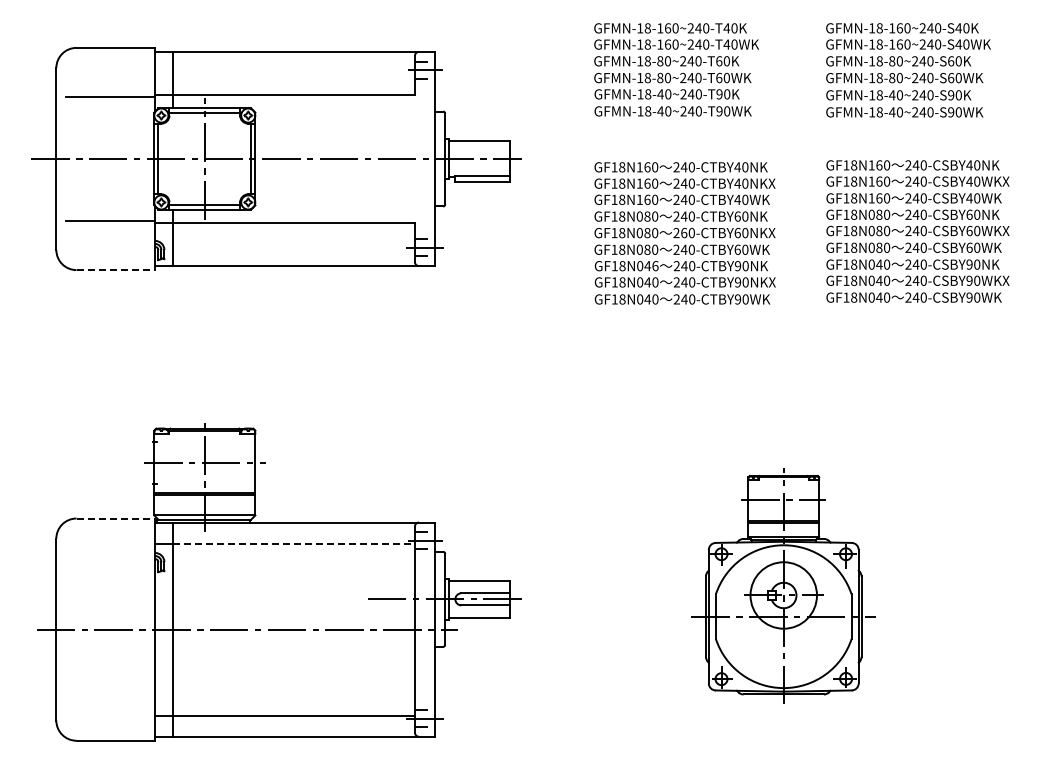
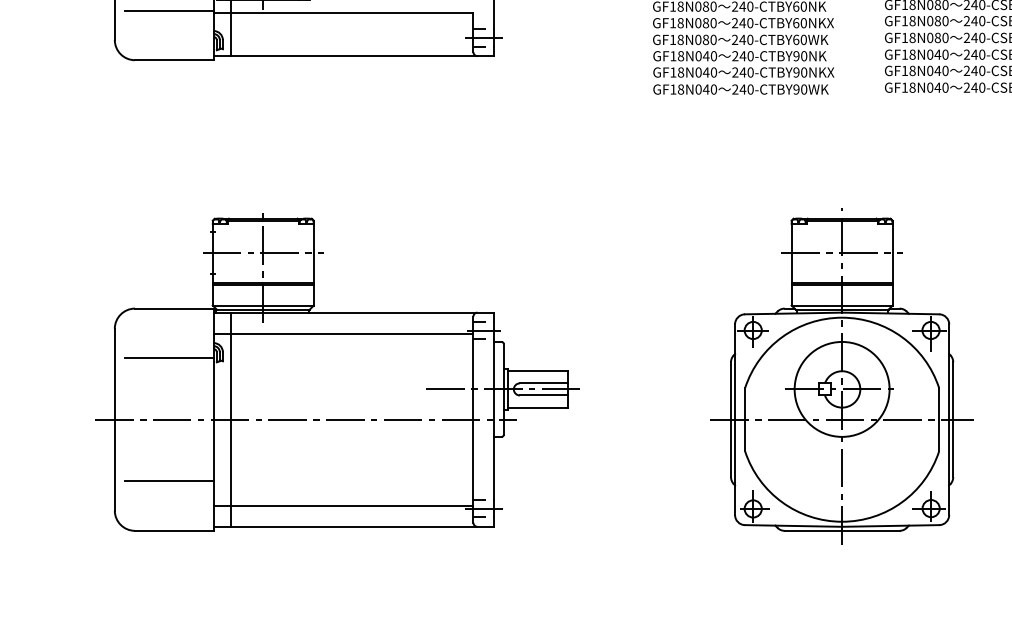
text: (683, 232) -> (741, 22), 260-CTBY60NKX -> 240-CTBY60NKX
text: (655, 266) -> (713, 56), GF18N046 -> GF18N040
line: (116, 270) -> (174, 60), dashed -> solid
line: (116, 518) -> (174, 308), dashed -> solid
line: (294, 543) -> (352, 333), dashed -> solid
line: (110, 568) -> (168, 358), added
part: (783, 586) -> (841, 376), size x1.43
line: (110, 691) -> (168, 481), added

